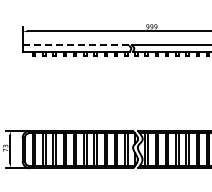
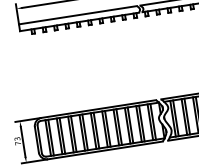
line: (75, 45) -> (77, 15), dashed -> solid

